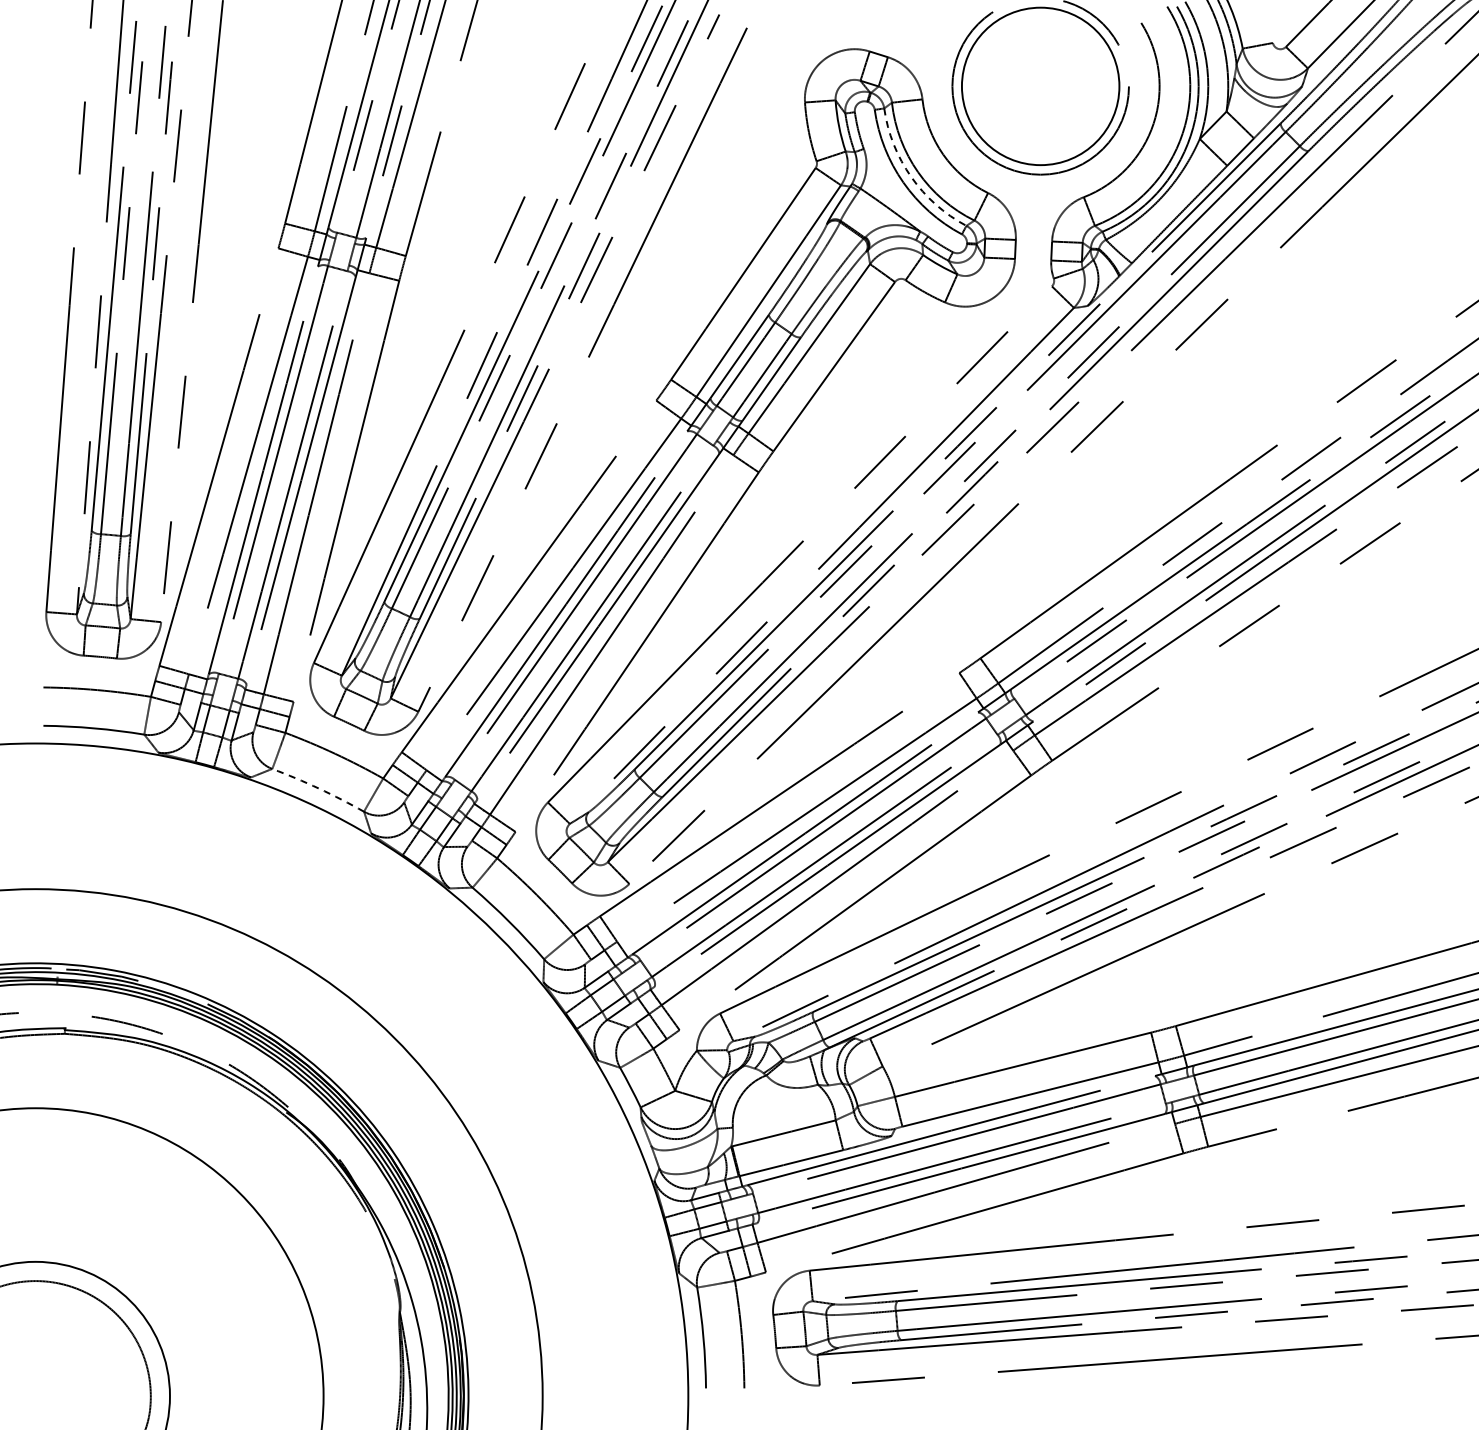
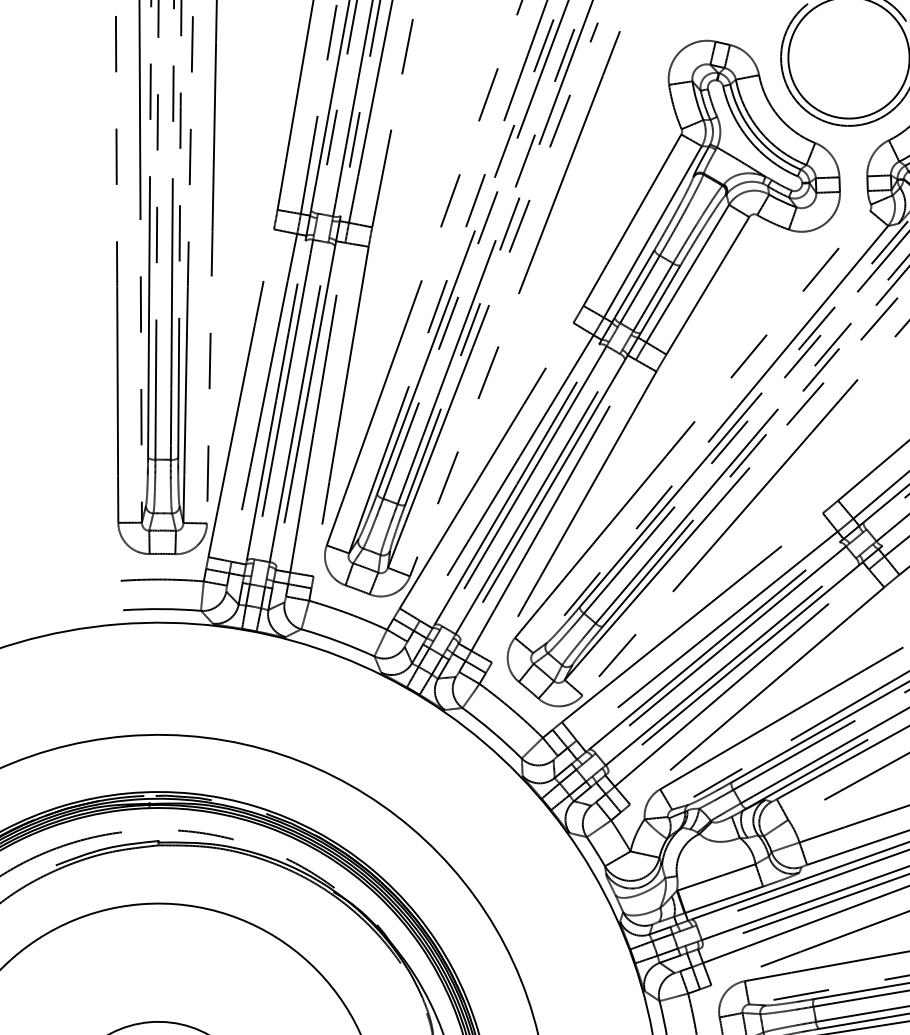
arc: (911, 177) -> (755, 135), dashed -> solid
arc: (318, 788) -> (338, 641), dashed -> solid

